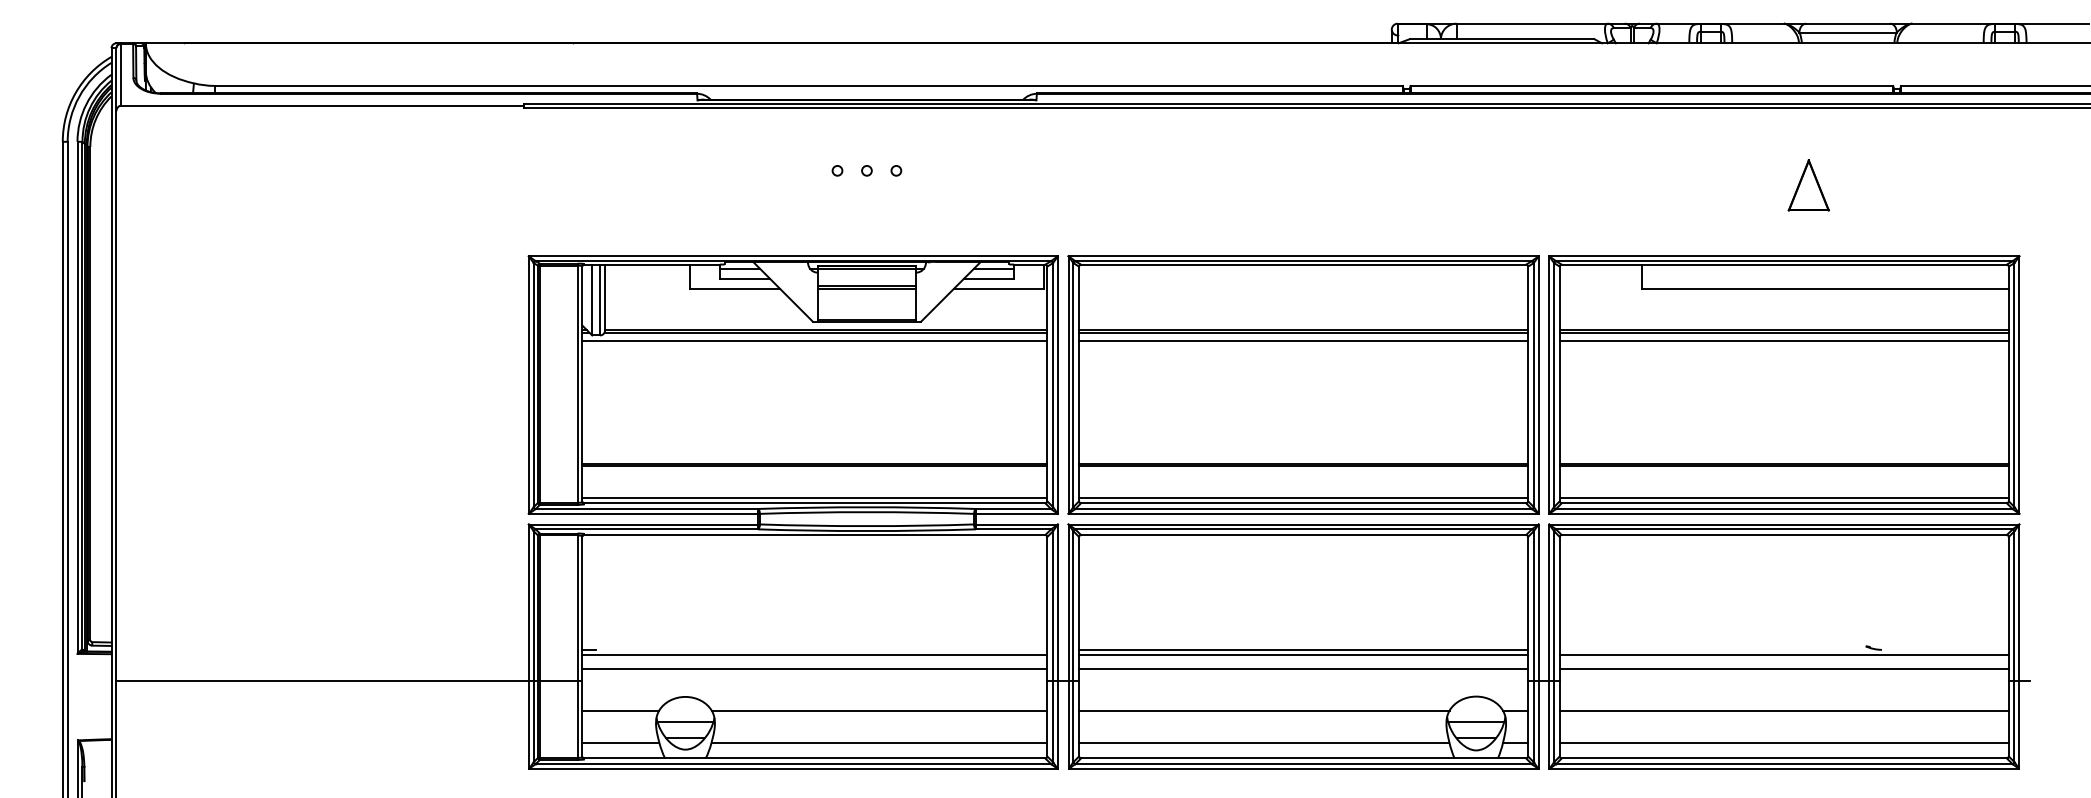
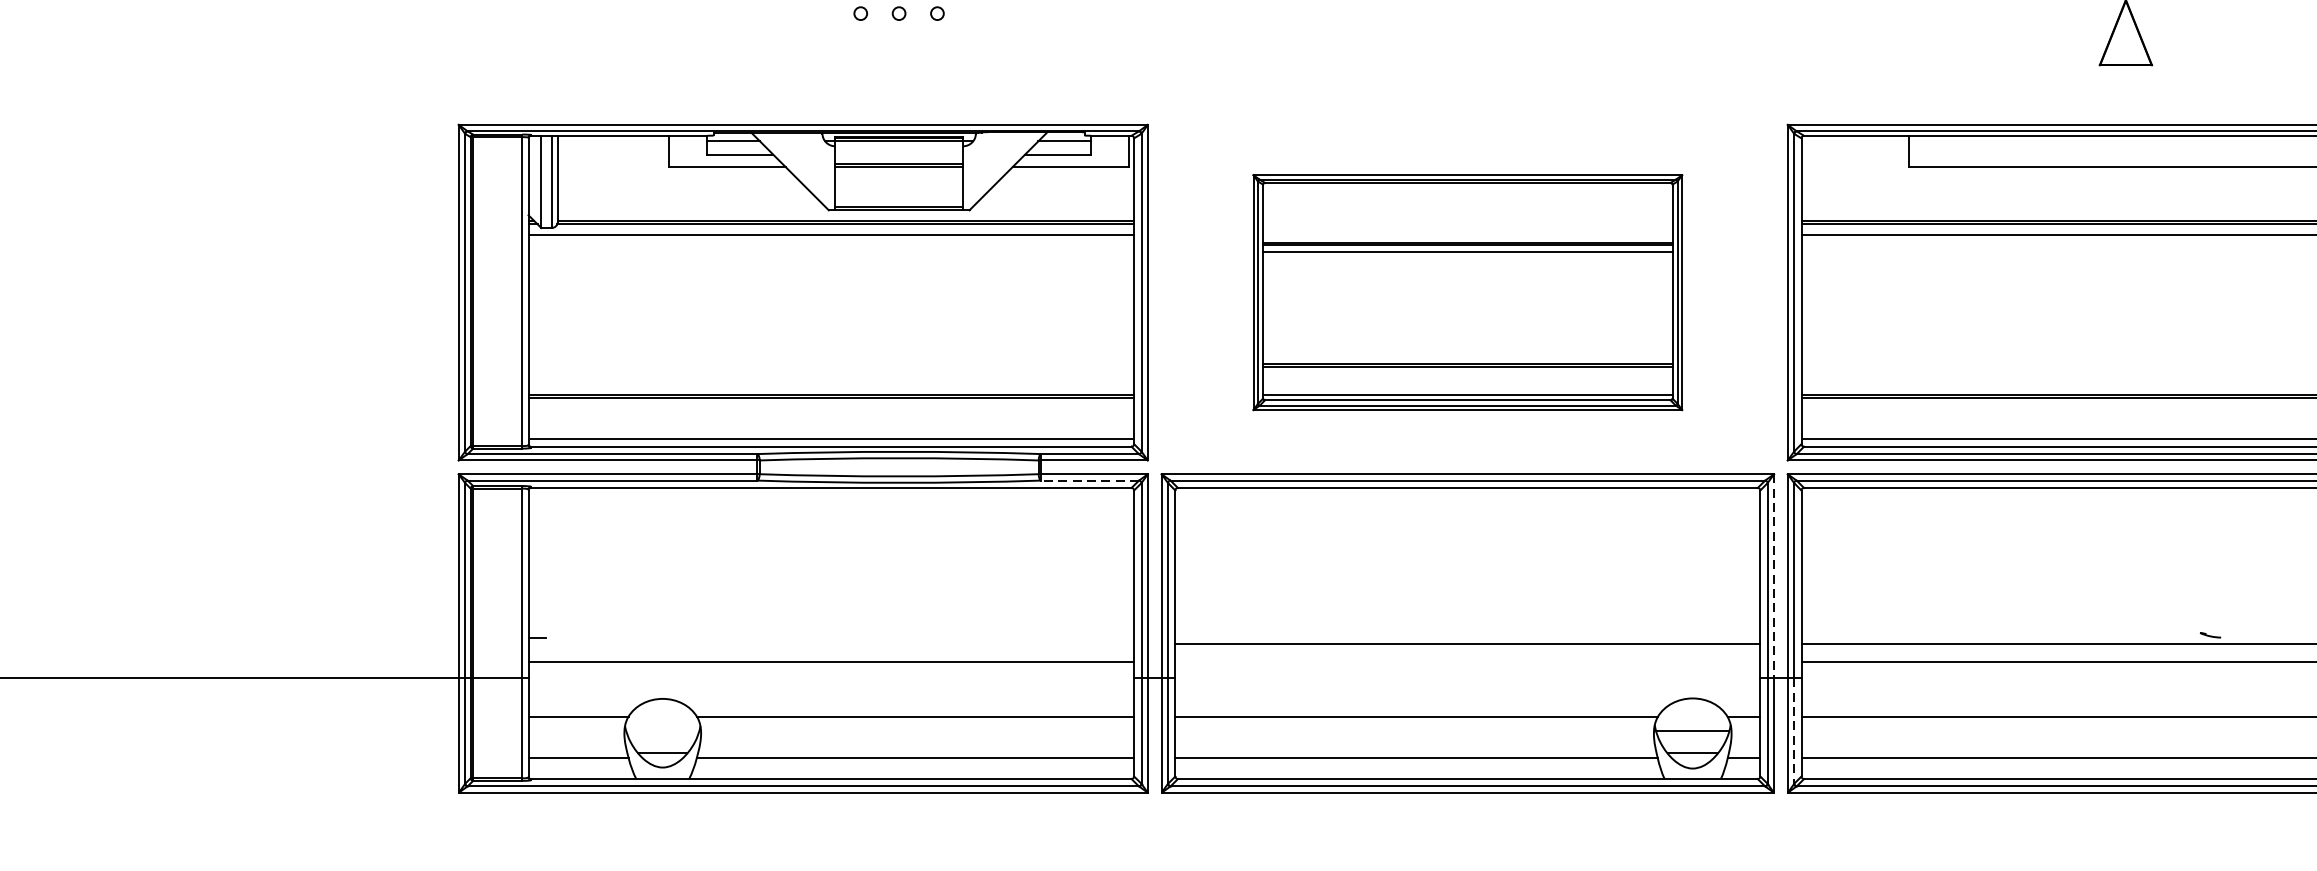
part: (1303, 384) -> (1467, 291), size x0.7
line: (1013, 529) -> (1090, 480), solid -> dashed
line: (1538, 603) -> (1773, 577), solid -> dashed
line: (1303, 649) -> (1467, 637), removed
line: (814, 655) -> (830, 644), removed
line: (1303, 668) -> (1467, 661), removed
line: (685, 721) -> (662, 730), removed
line: (1554, 721) -> (1794, 730), solid -> dashed

